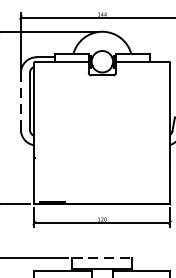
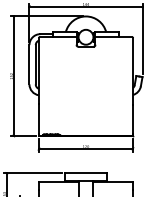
line: (20, 100) -> (29, 64), dashed -> solid
line: (103, 258) -> (86, 173), dashed -> solid

